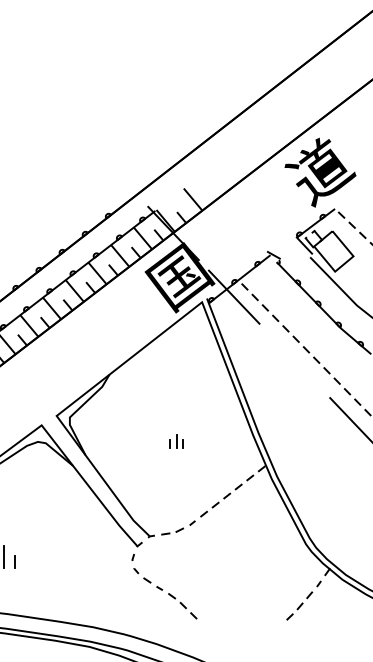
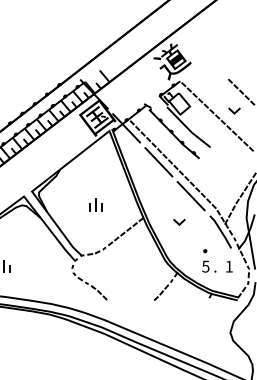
line: (294, 361) -> (158, 162), added
part: (175, 440) -> (95, 204), size x1.67
line: (331, 474) -> (178, 222), added

